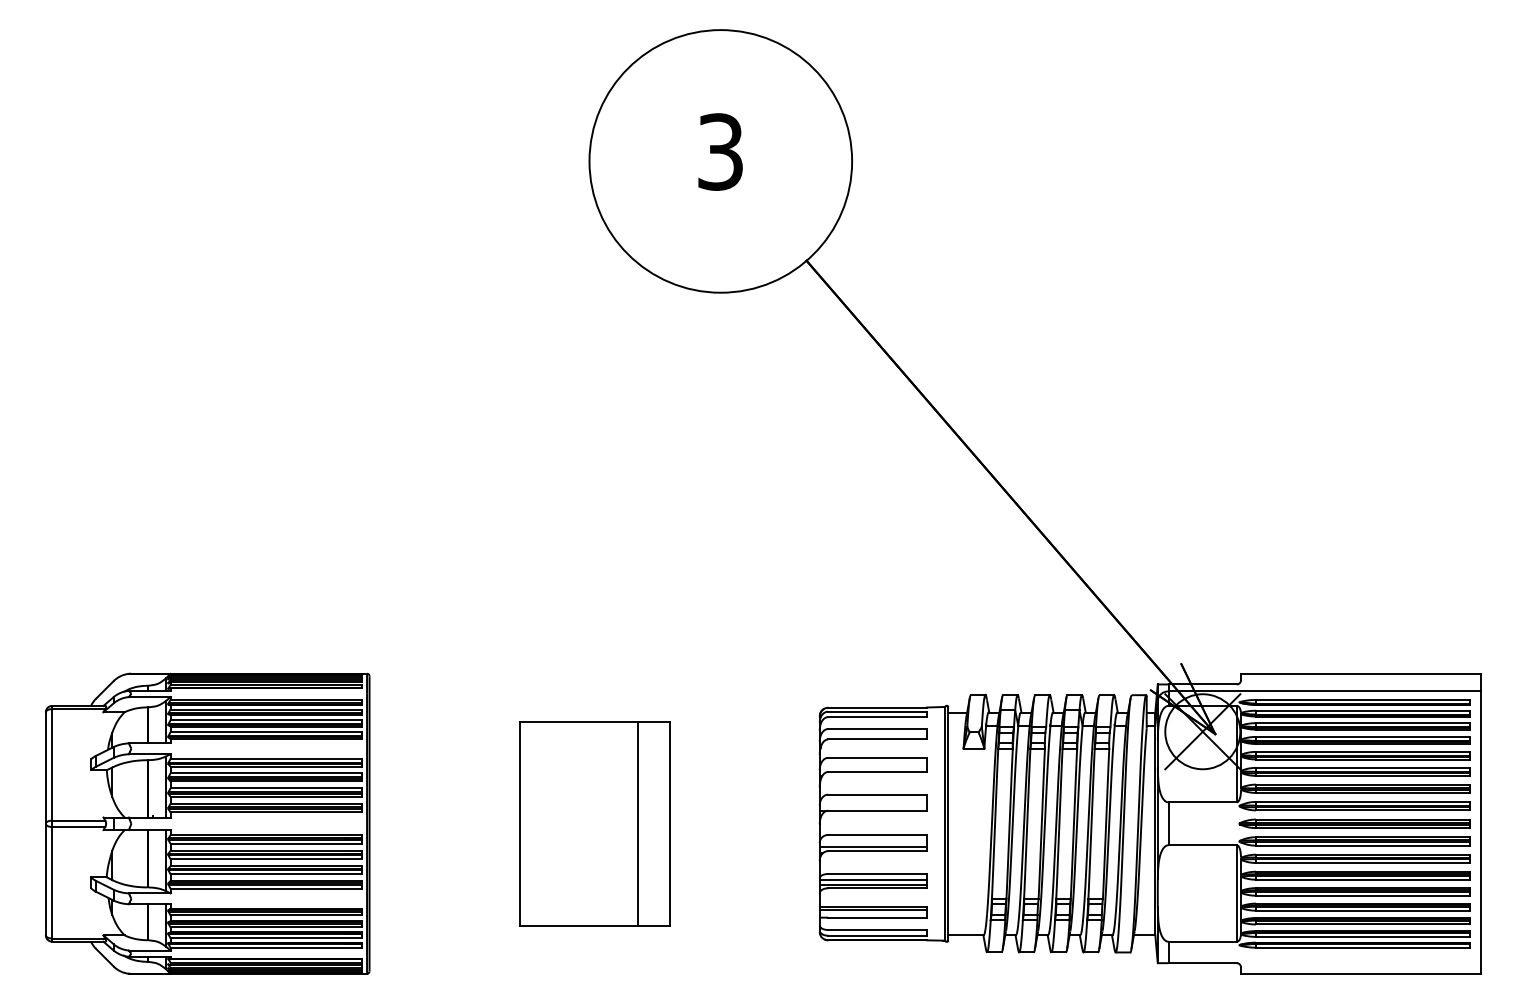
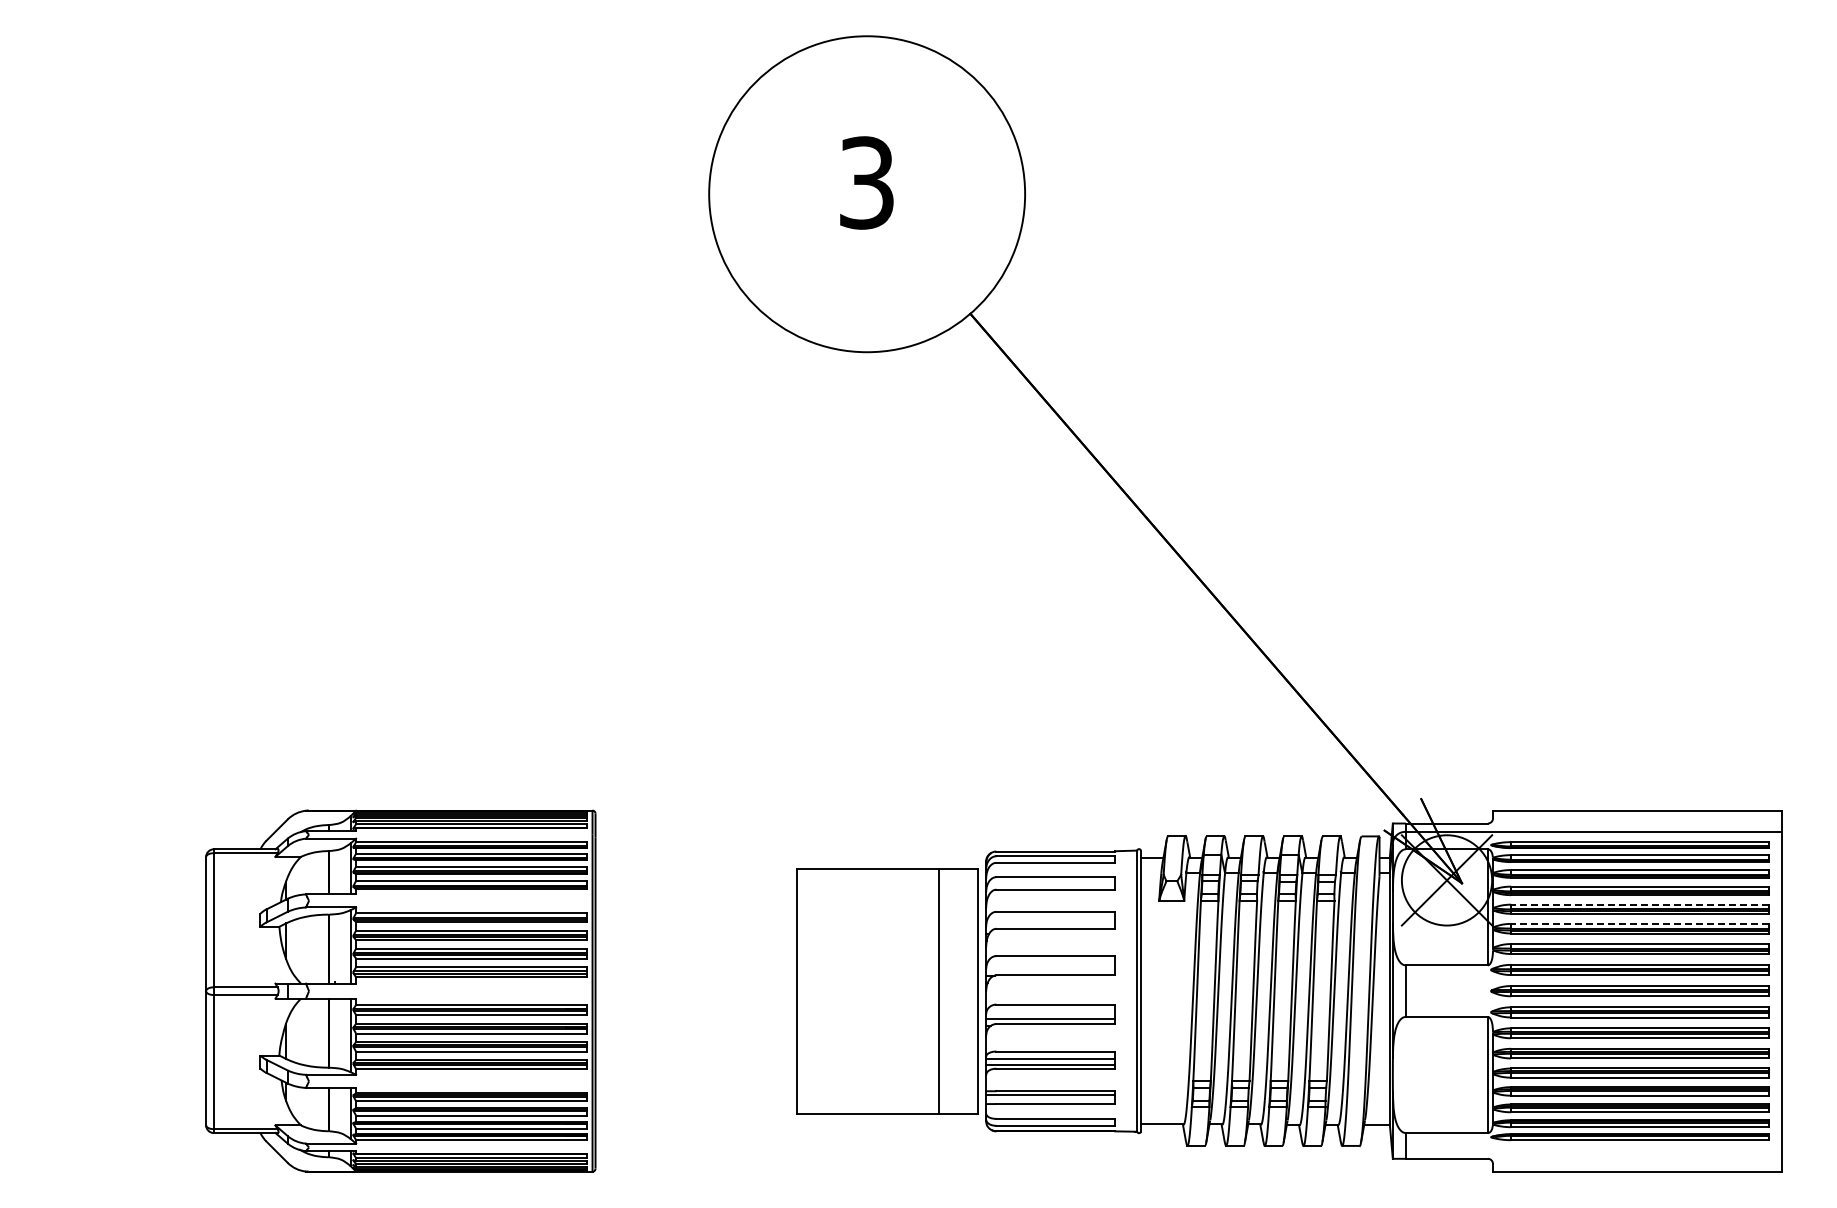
line: (1363, 751) -> (1640, 904), solid -> dashed
line: (1363, 767) -> (1640, 923), solid -> dashed
part: (207, 823) -> (400, 990), moved
part: (594, 824) -> (887, 991), moved

